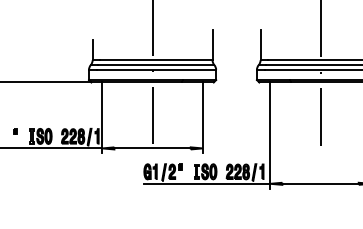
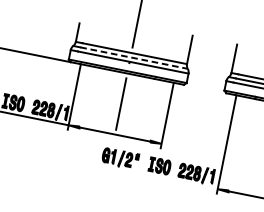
line: (156, 65) -> (134, 58), solid -> dashed
line: (206, 183) -> (158, 177), removed

